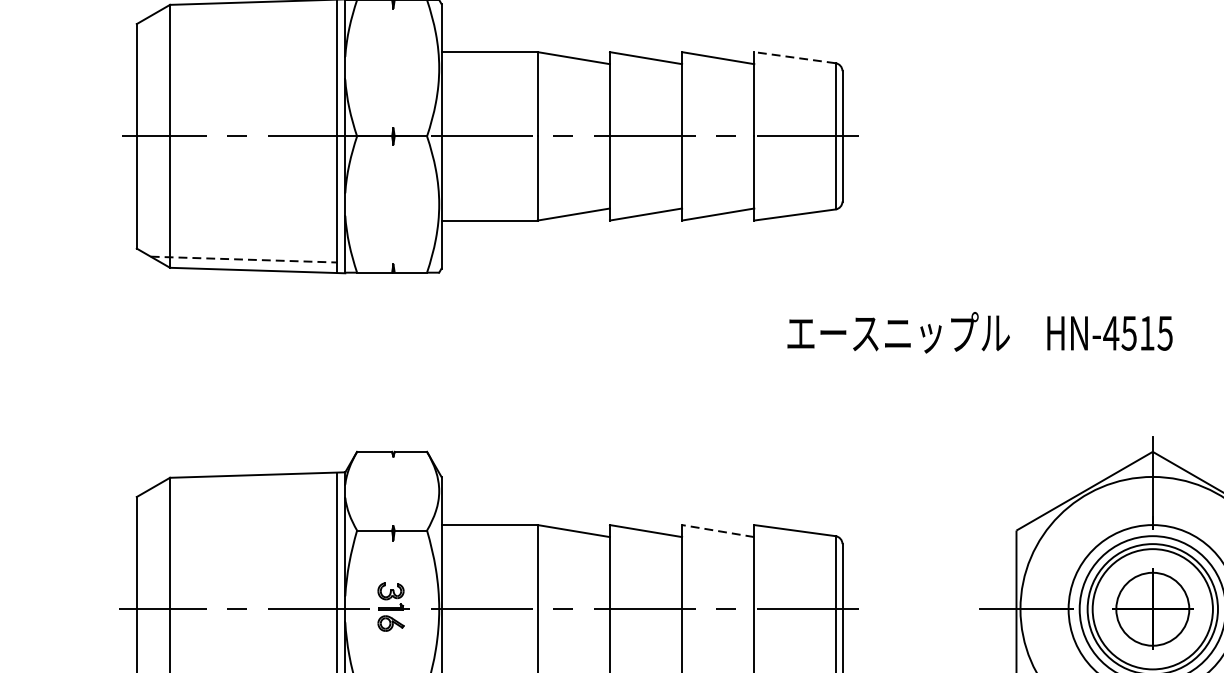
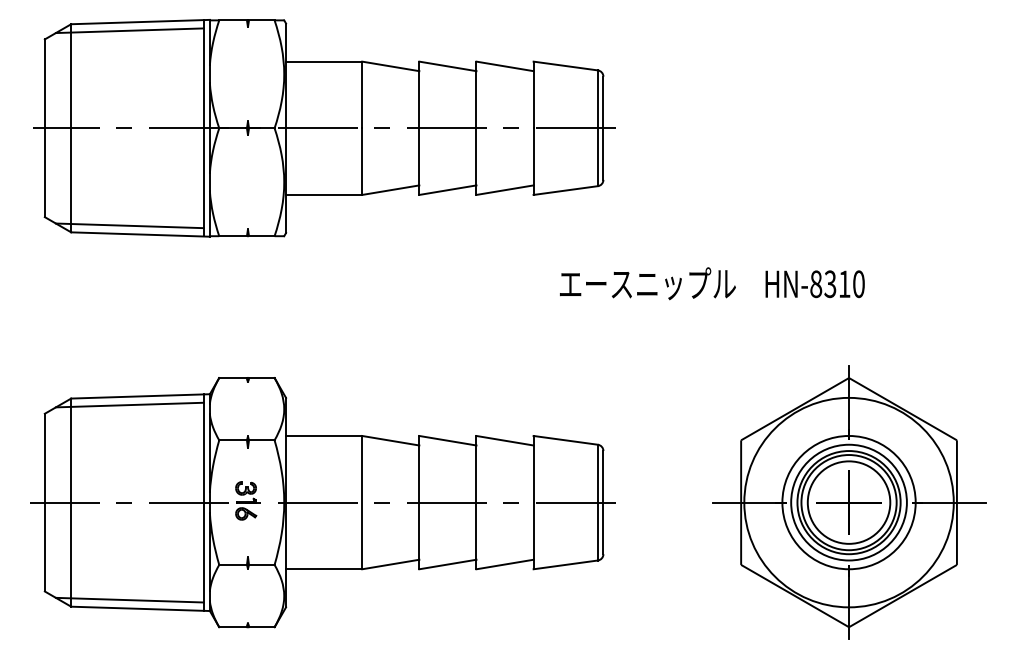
line: (243, 12) -> (129, 30), added
line: (794, 57) -> (565, 65), dashed -> solid
line: (243, 259) -> (129, 225), dashed -> solid
text: (1136, 333) -> (836, 284), HN-4515 -> HN-8310
line: (243, 485) -> (129, 404), added
line: (718, 530) -> (505, 440), dashed -> solid
circle: (1152, 609) -> (848, 502), size x1.43

